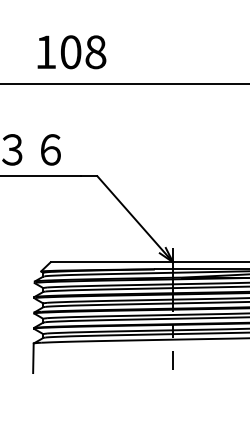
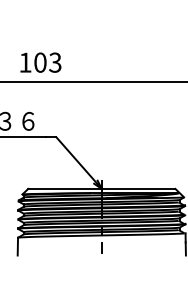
text: (96, 51) -> (55, 62), 108 -> 103

